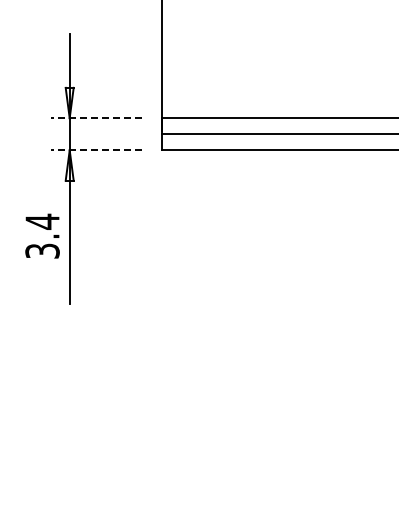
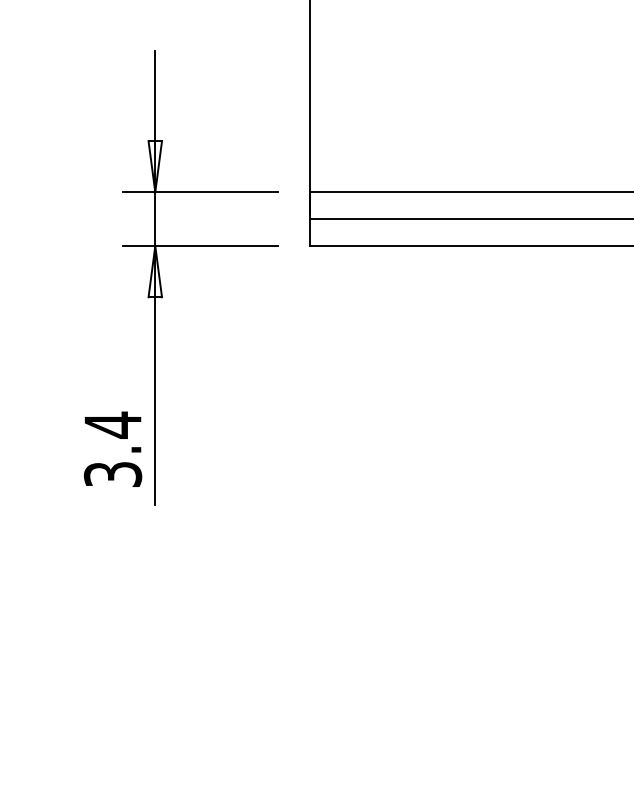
line: (96, 118) -> (200, 192), dashed -> solid
line: (96, 150) -> (200, 246), dashed -> solid
text: (42, 235) -> (112, 448), moved

